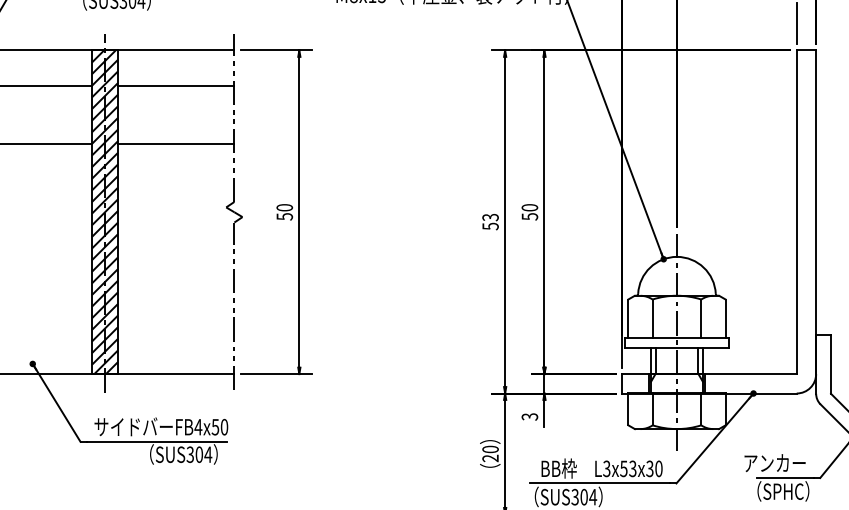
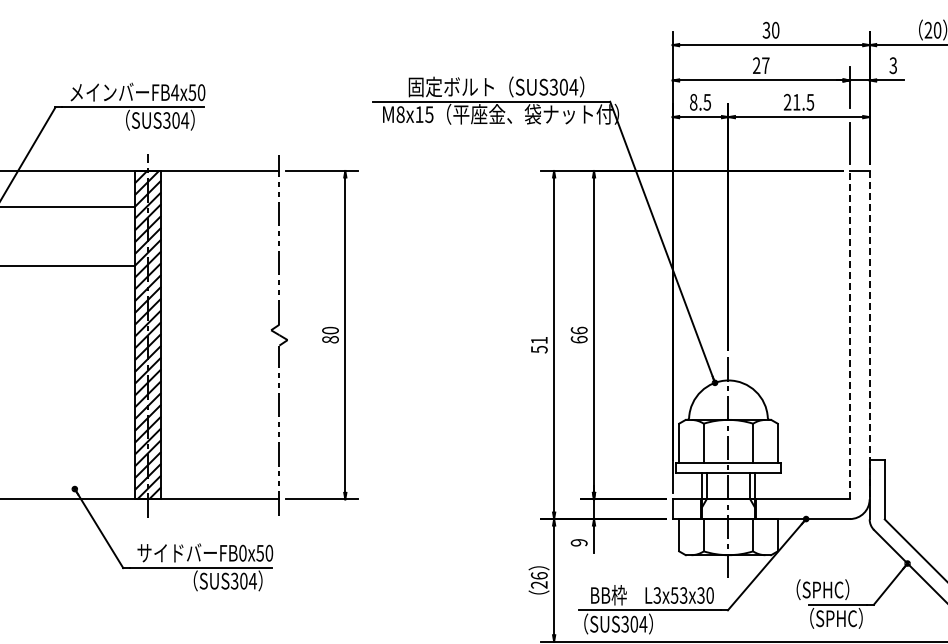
line: (176, 86) -> (220, 207), removed
line: (176, 144) -> (220, 266), removed
text: (529, 211) -> (578, 334), 50 -> 66
line: (796, 211) -> (849, 334), solid -> dashed
line: (815, 212) -> (869, 335), solid -> dashed
text: (284, 216) -> (330, 339), 50 -> 80
text: (489, 217) -> (538, 340), 53 -> 51
text: (530, 416) -> (579, 542), 3 -> 9
text: (198, 426) -> (242, 552), FB4x50 -> FB0x50
text: (490, 449) -> (539, 575), 20 -> 26
text: (774, 462) -> (827, 589), アンカー -> （SPHC）

